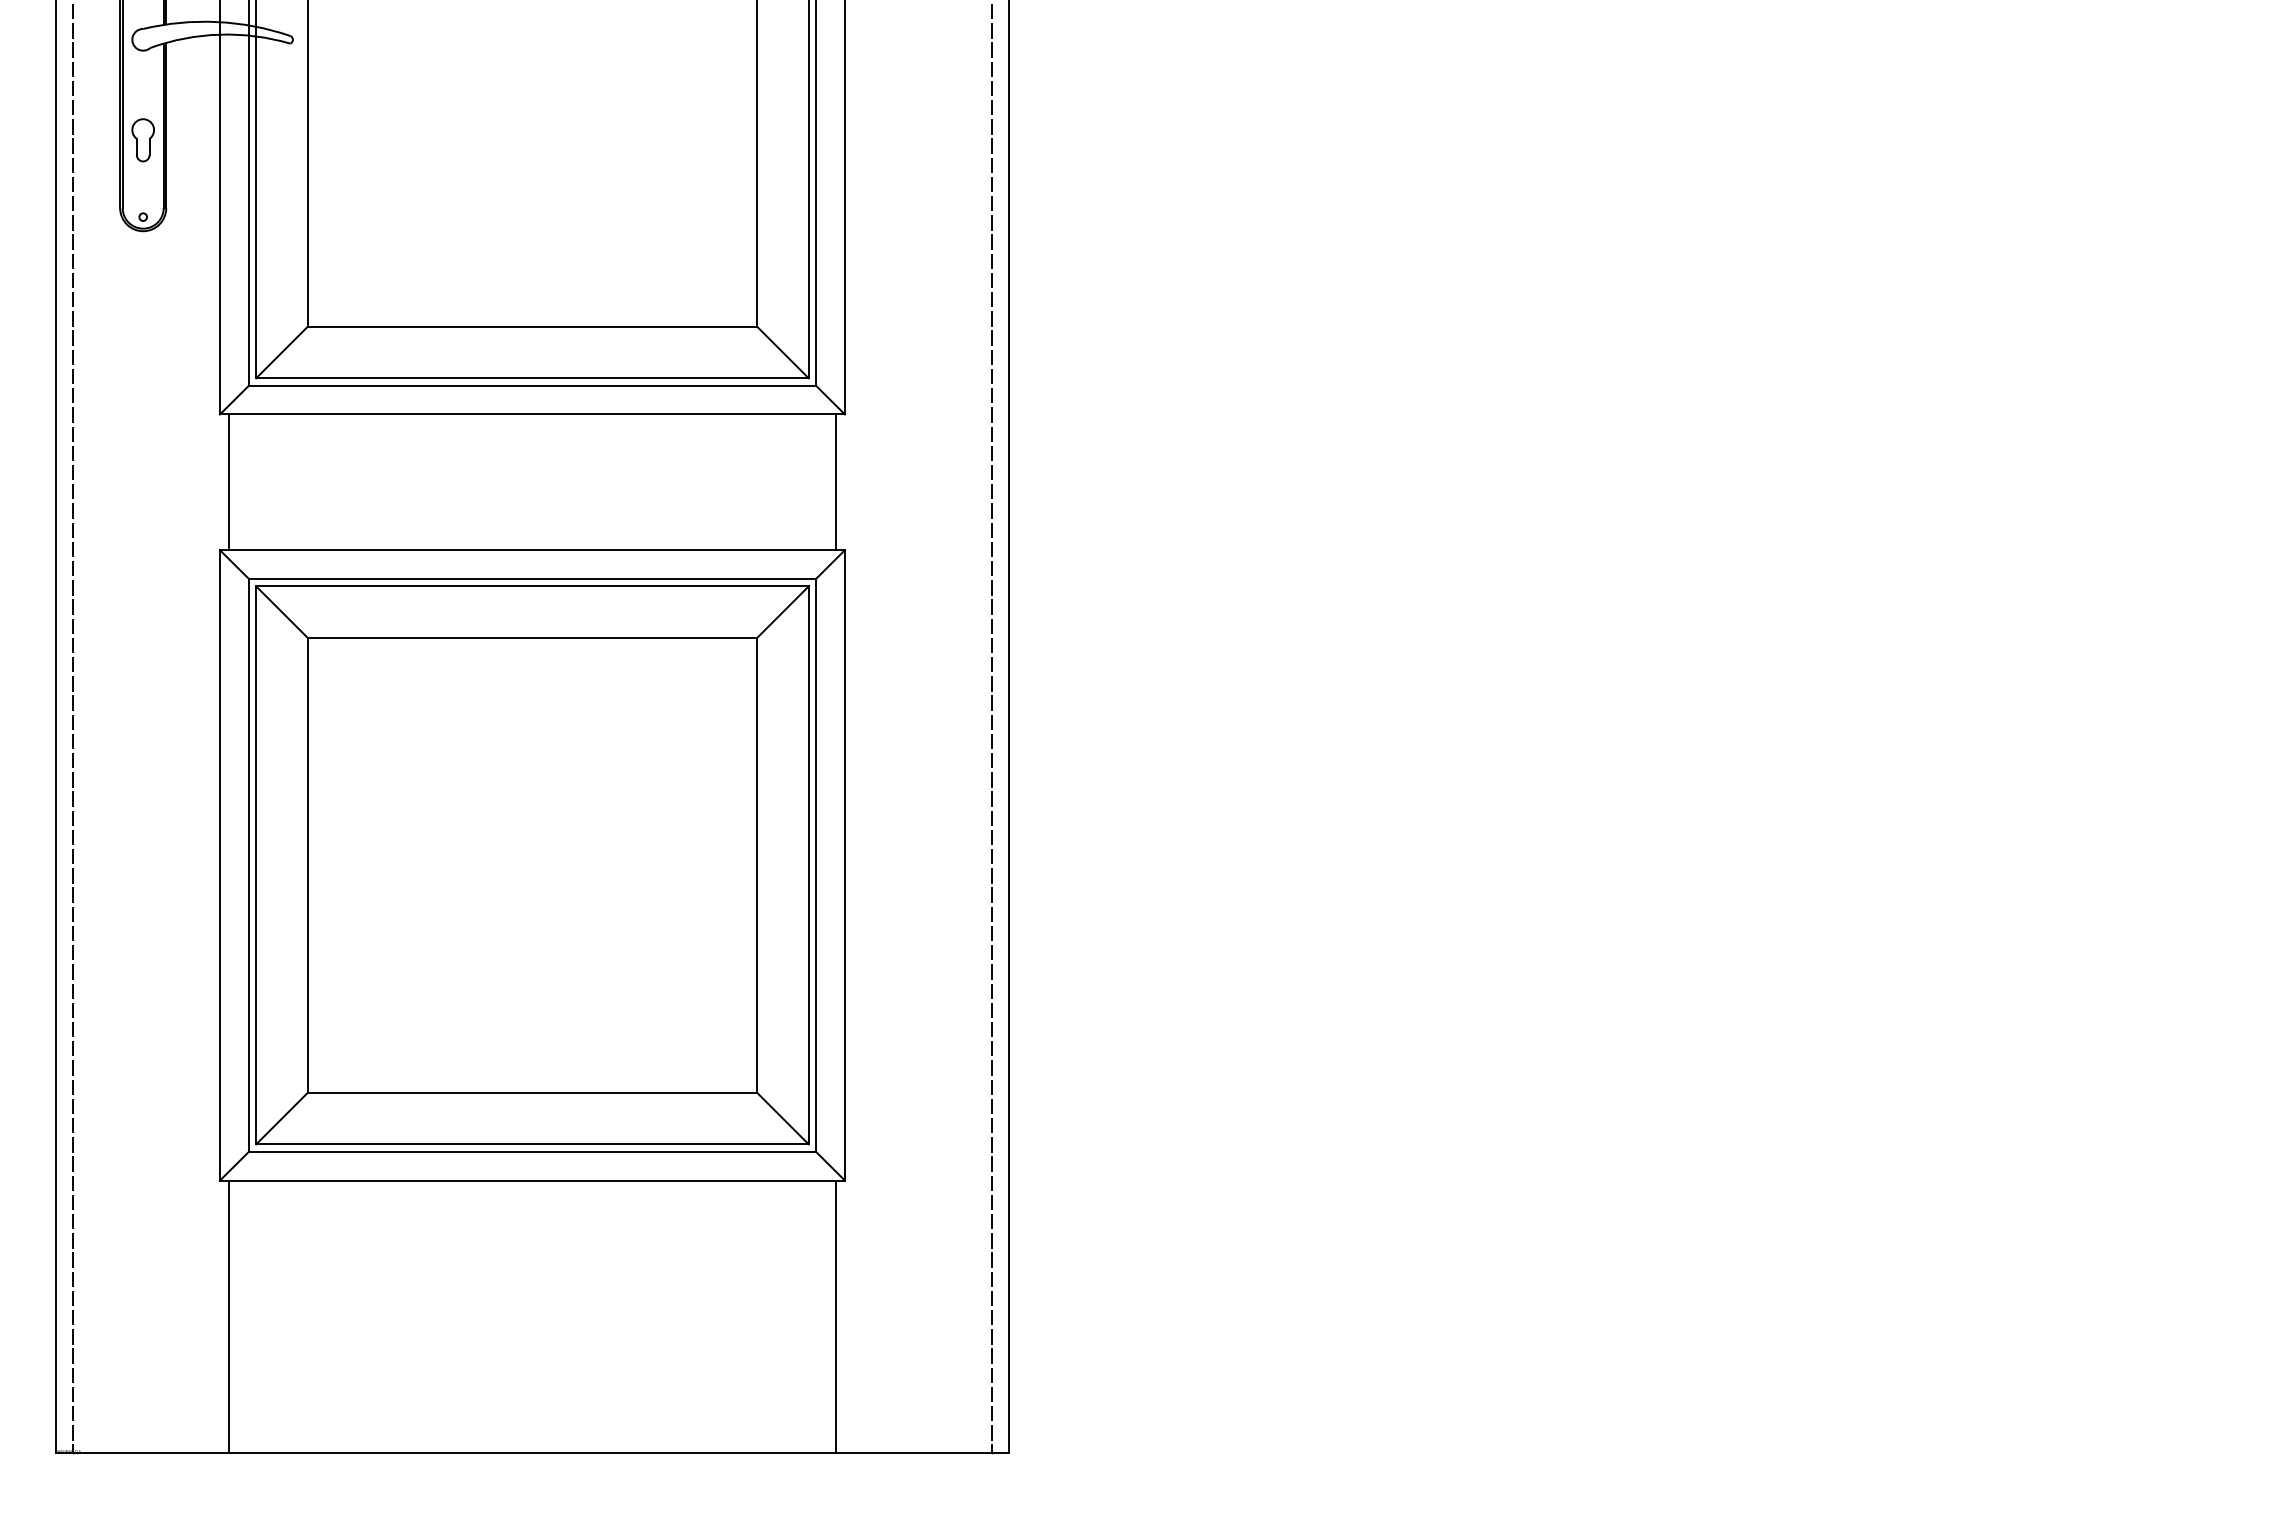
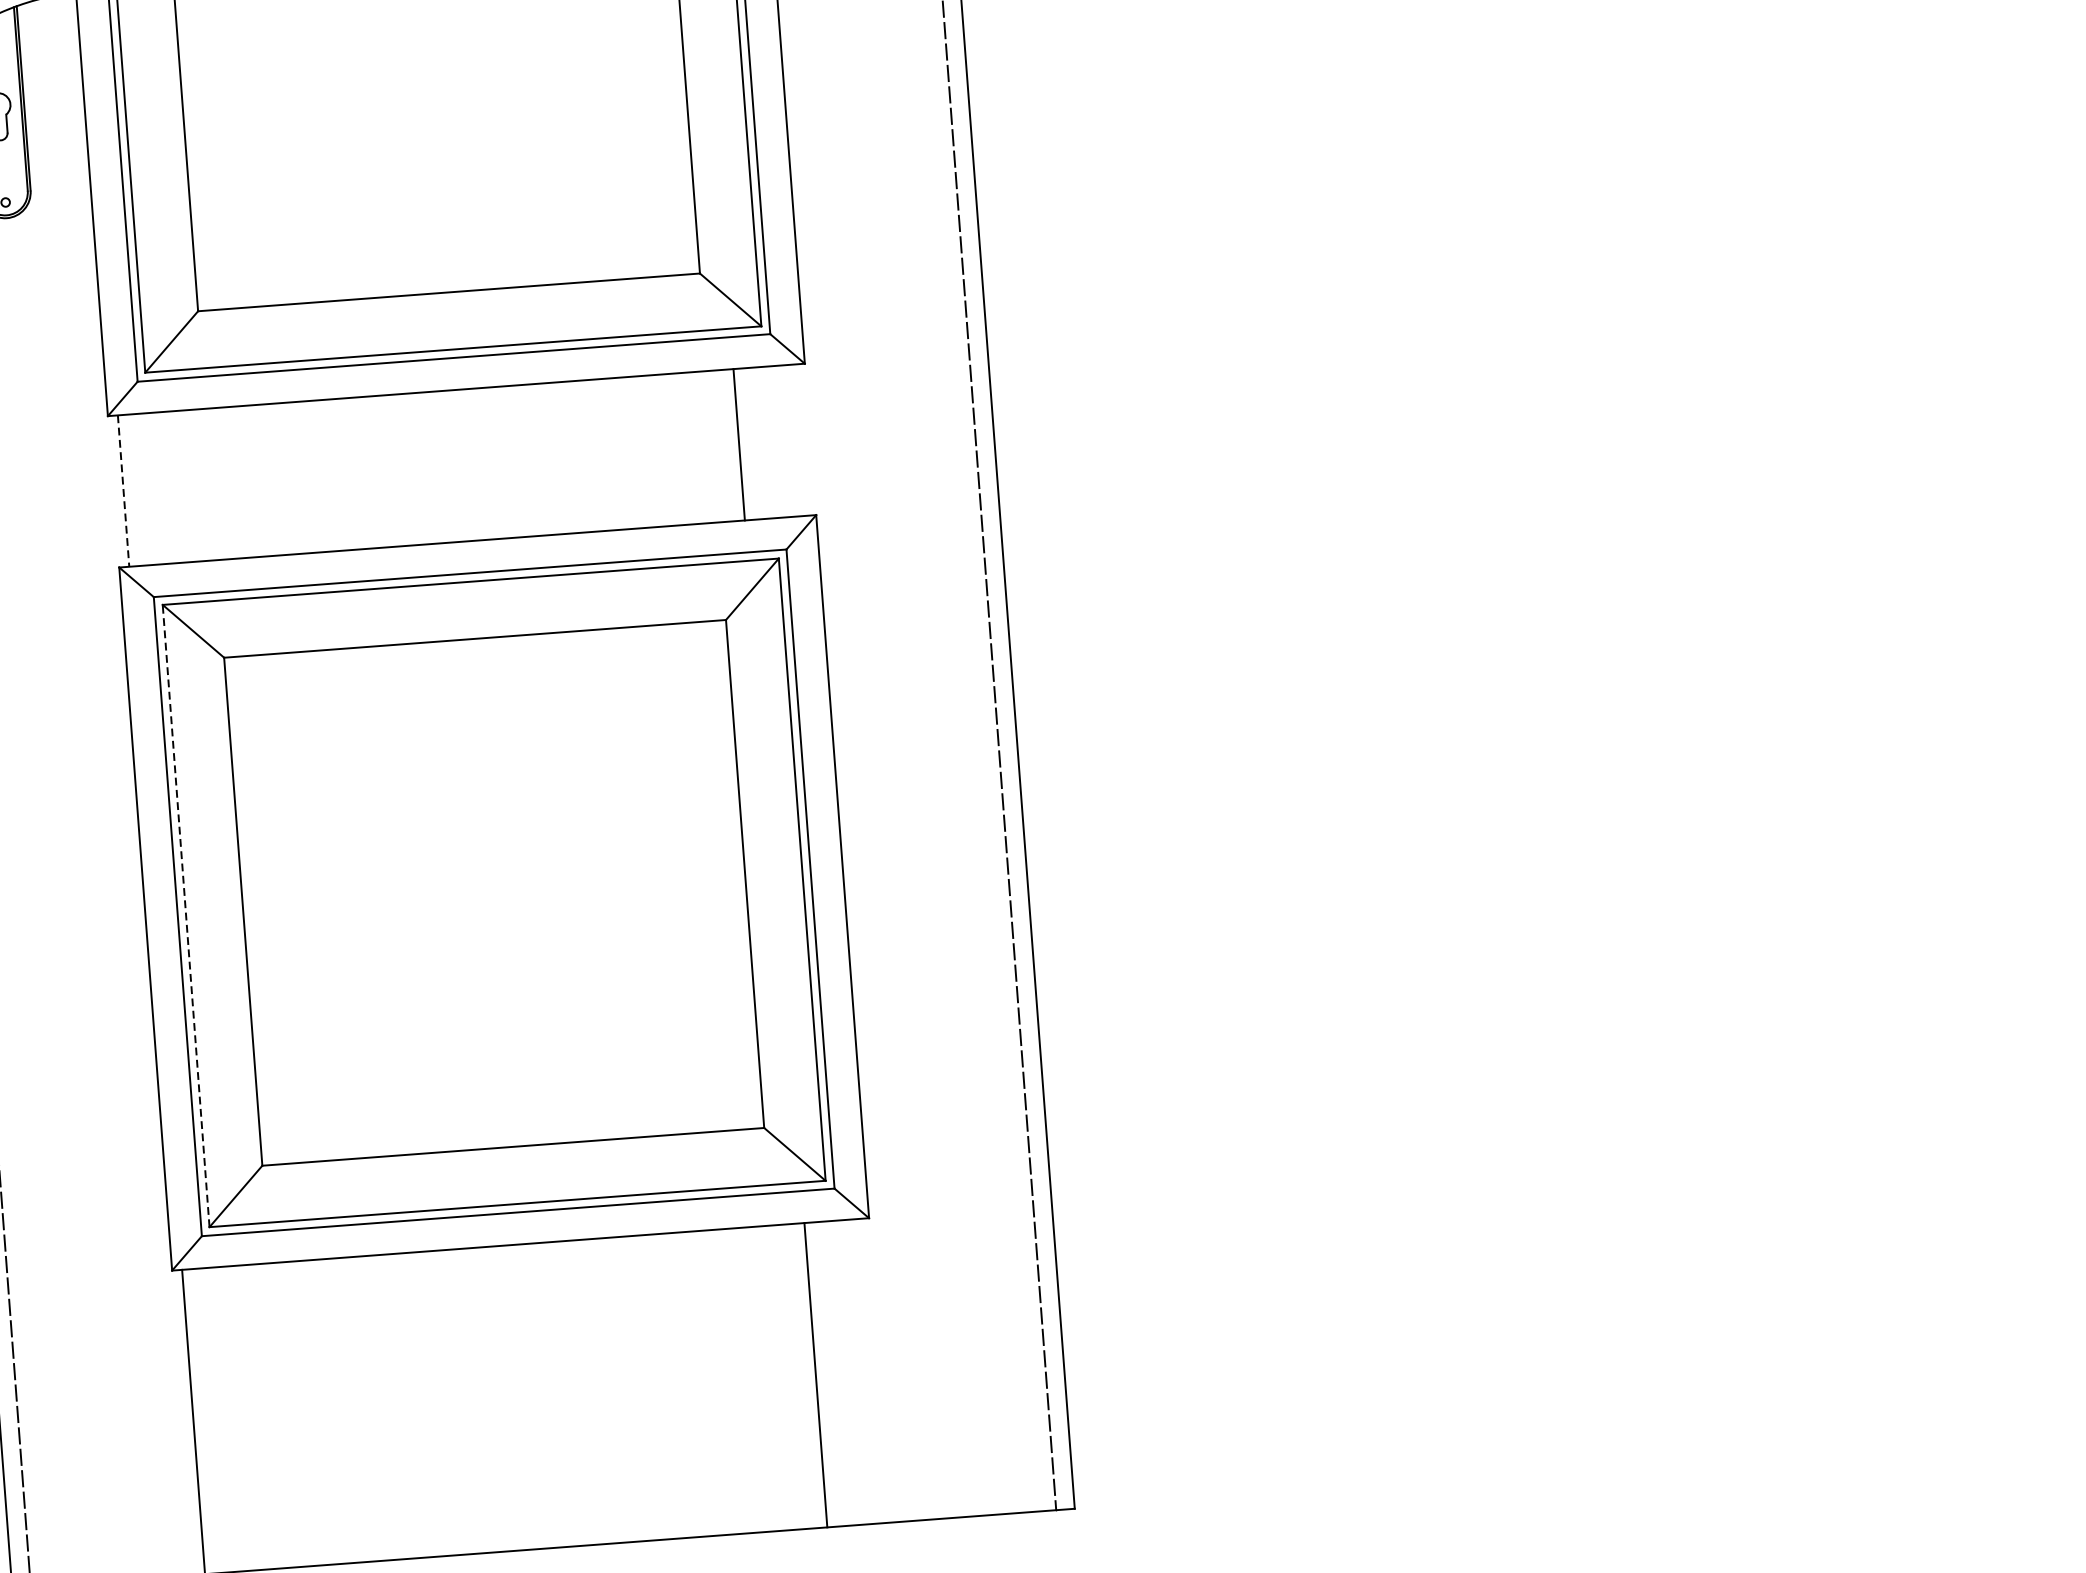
line: (229, 482) -> (124, 491), solid -> dashed
line: (835, 482) -> (738, 445), moved
line: (256, 865) -> (186, 916), solid -> dashed
line: (835, 1316) -> (815, 1374), moved

